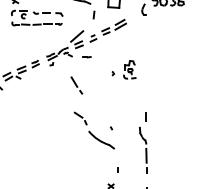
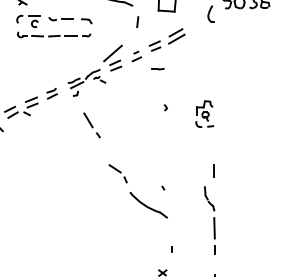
part: (86, 57) -> (157, 69), moved
part: (129, 69) -> (204, 113), moved
line: (76, 85) -> (91, 125), moved

